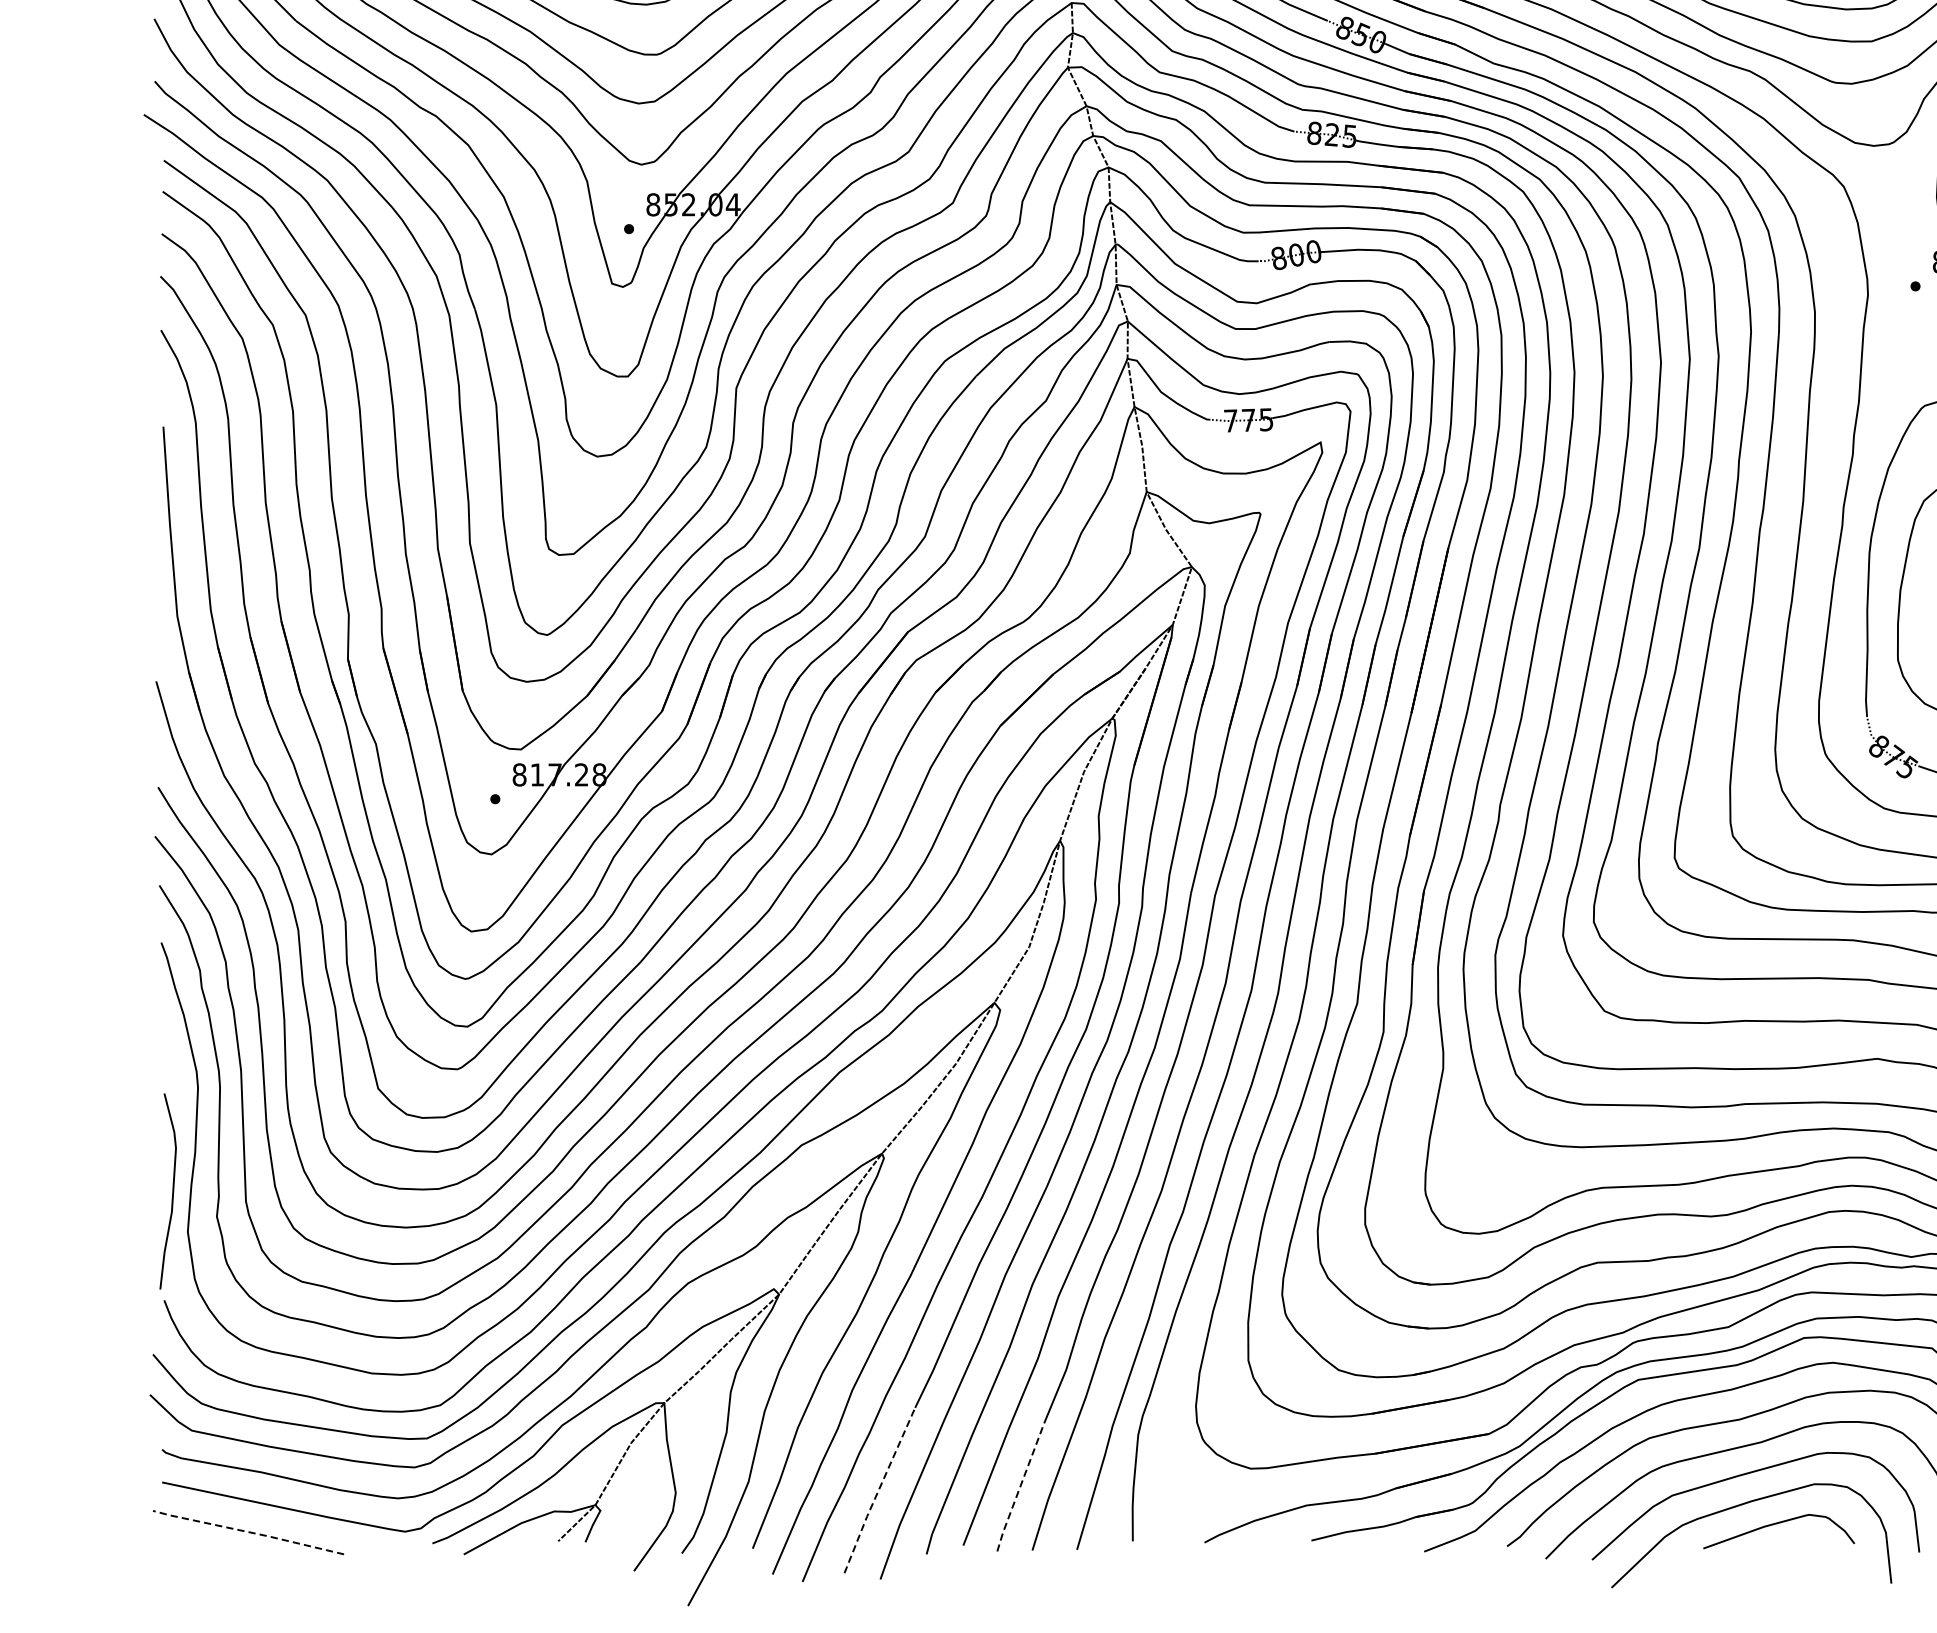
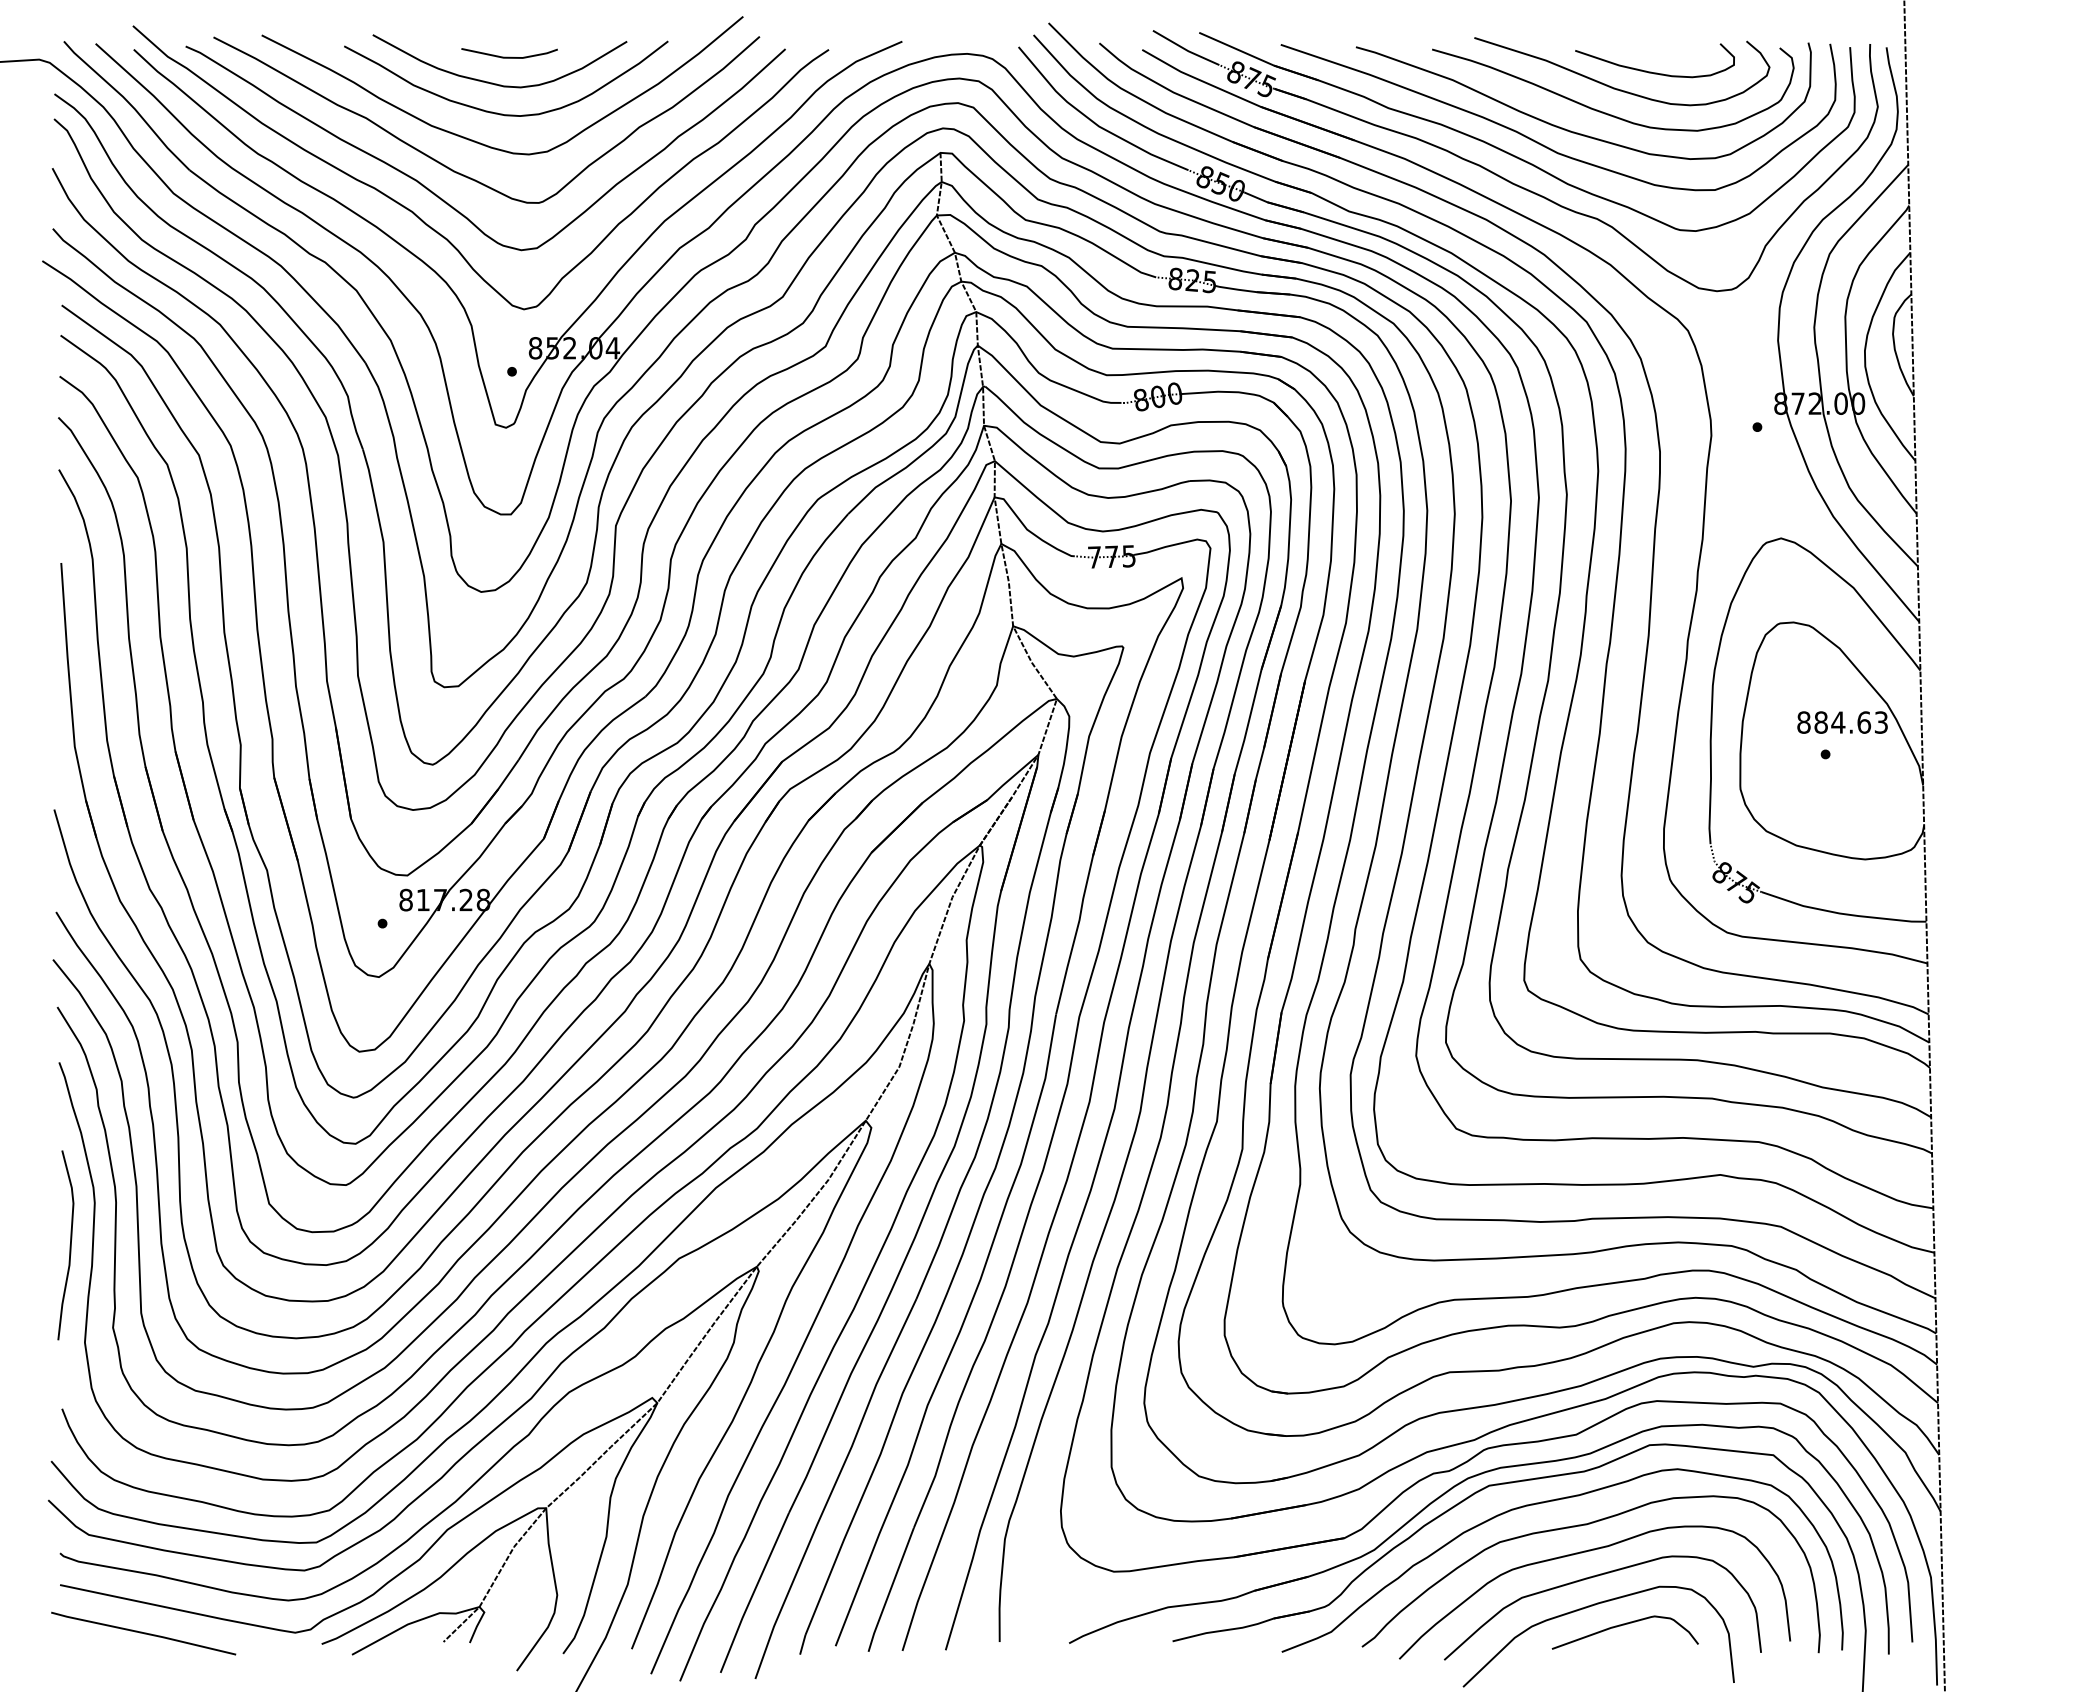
curve: (171, 1191) -> (69, 1245), moved
line: (1020, 1488) -> (890, 1590), dashed -> solid
line: (878, 1490) -> (753, 1592), dashed -> solid
line: (248, 1532) -> (143, 1633), dashed -> solid

